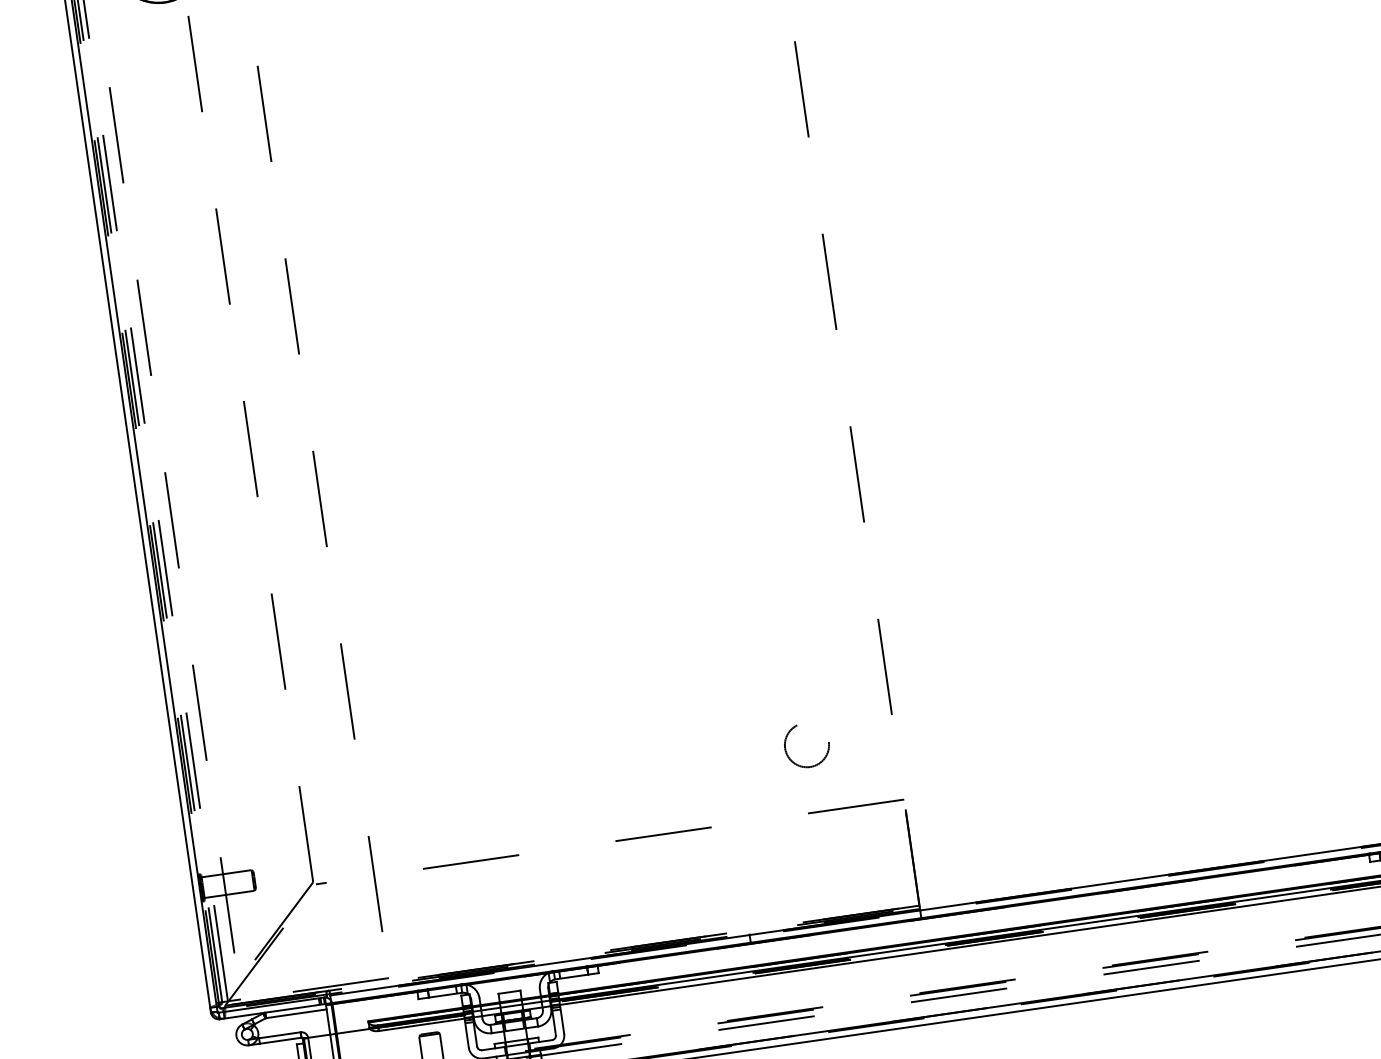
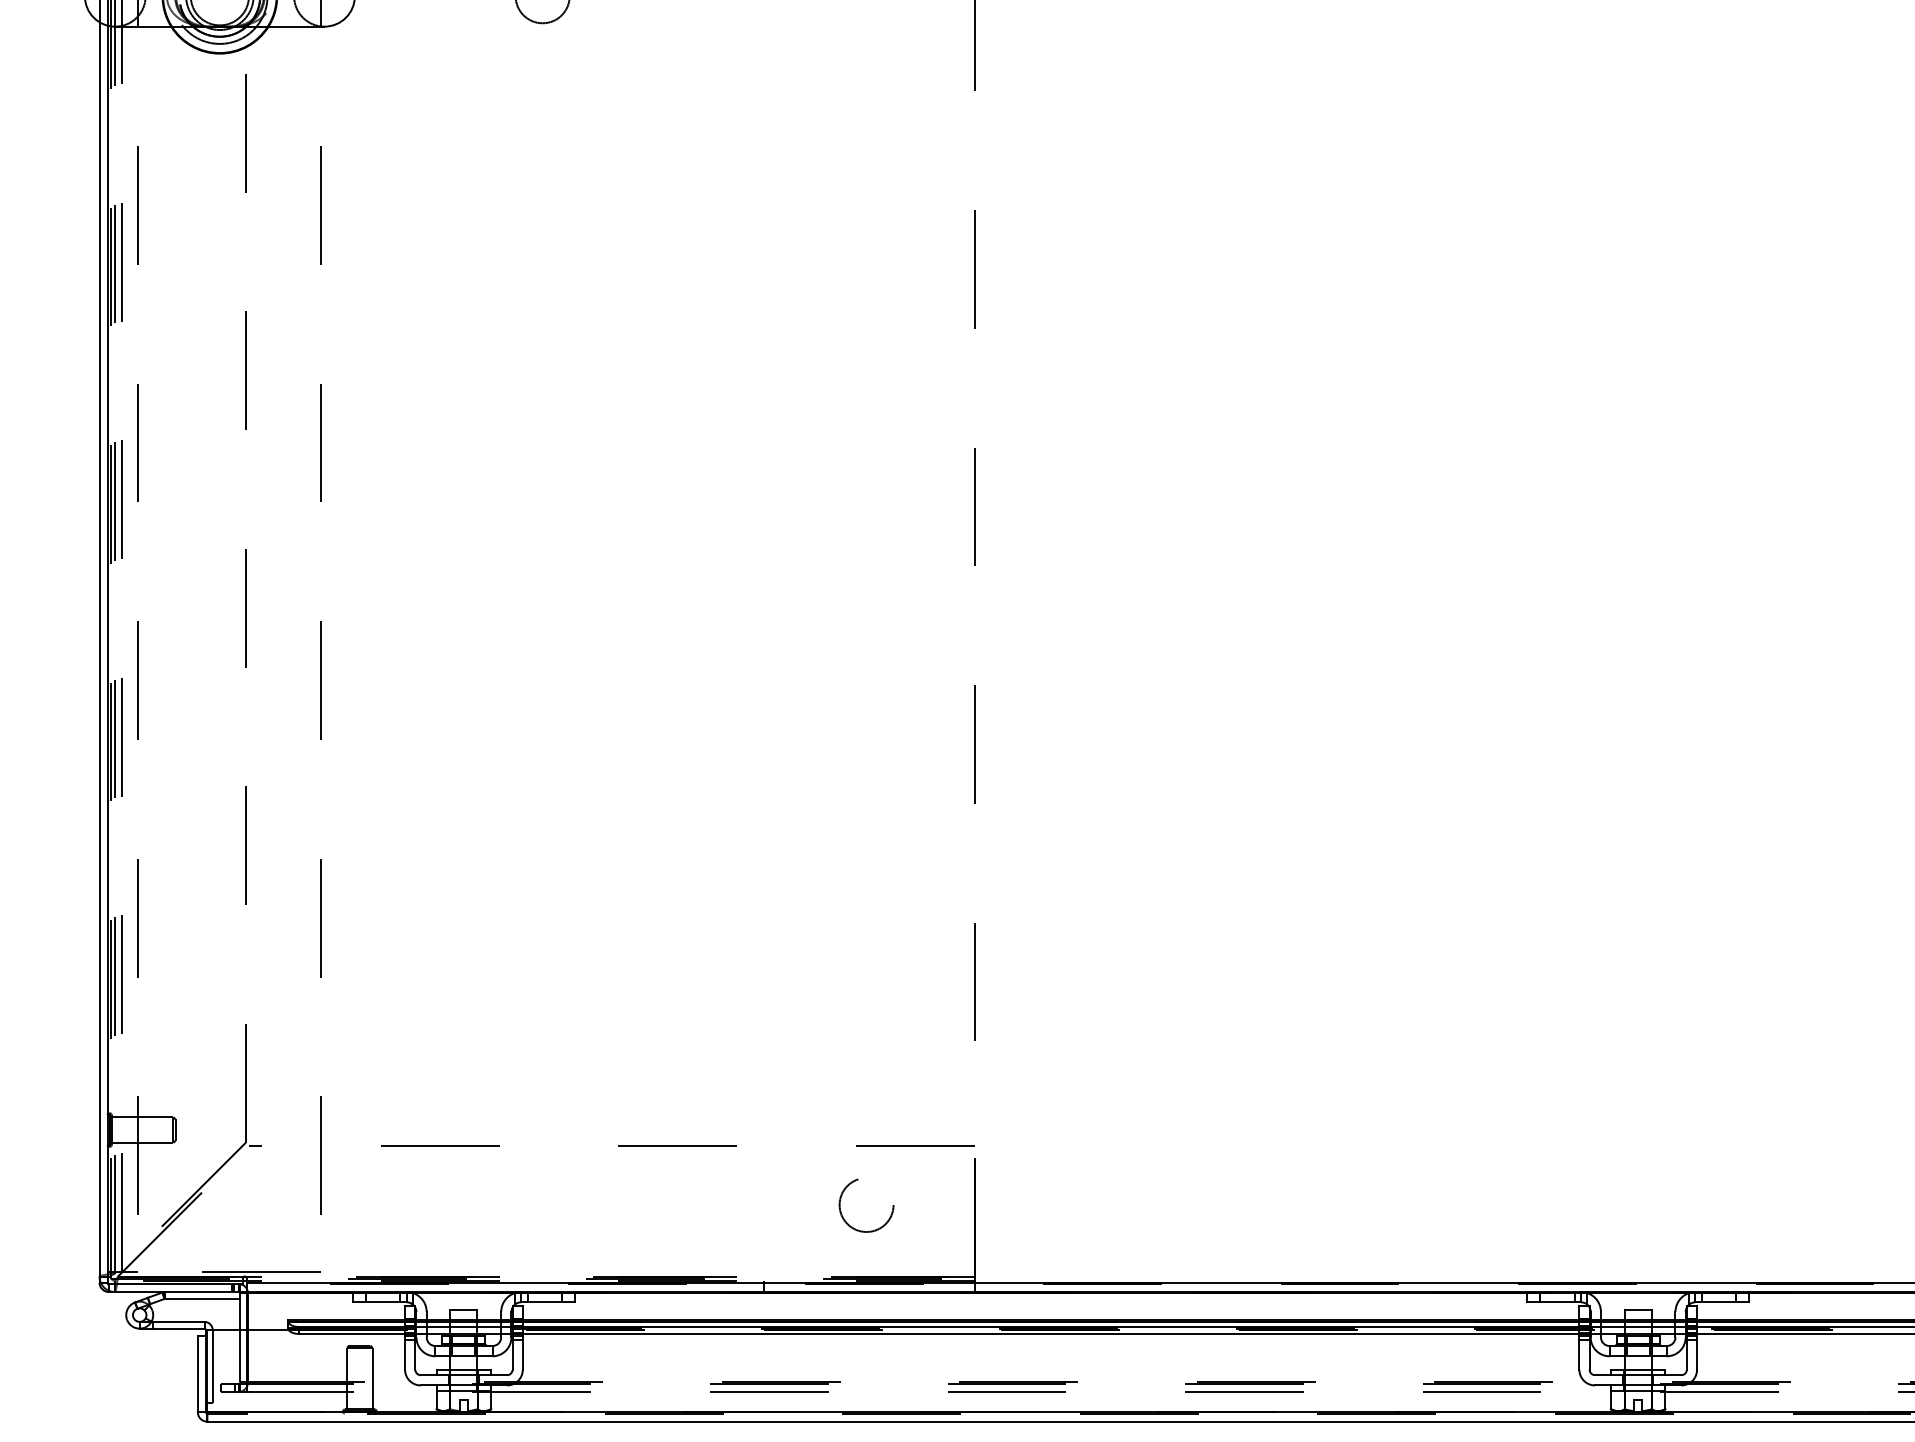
circle: (806, 745) -> (866, 1205), moved

